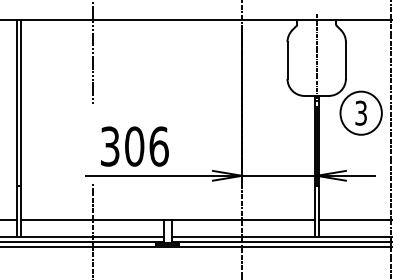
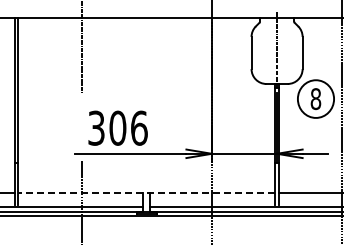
text: (360, 113) -> (315, 99), 3 -> 8
line: (167, 220) -> (146, 192), solid -> dashed

